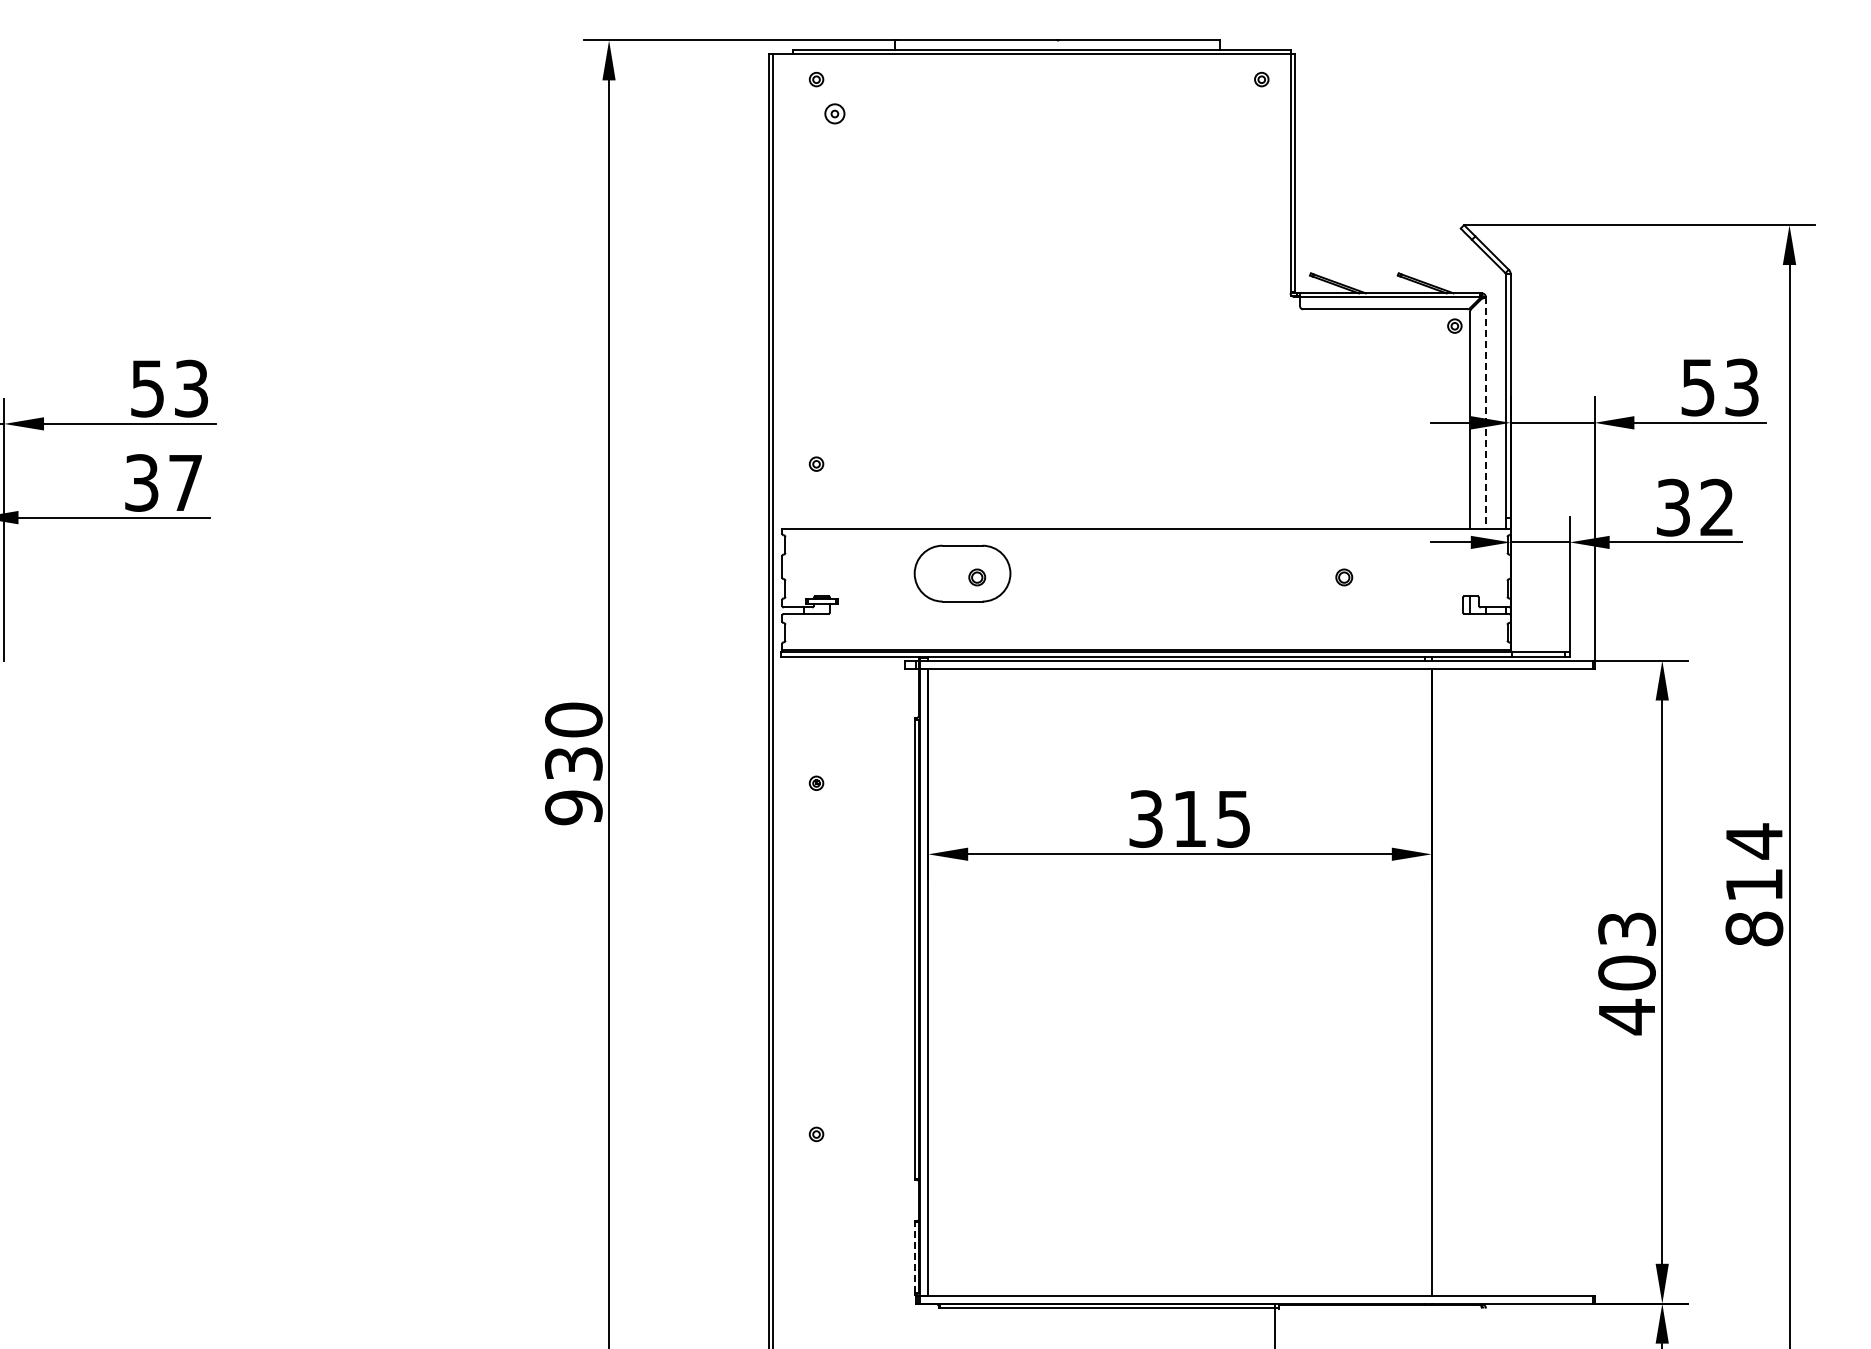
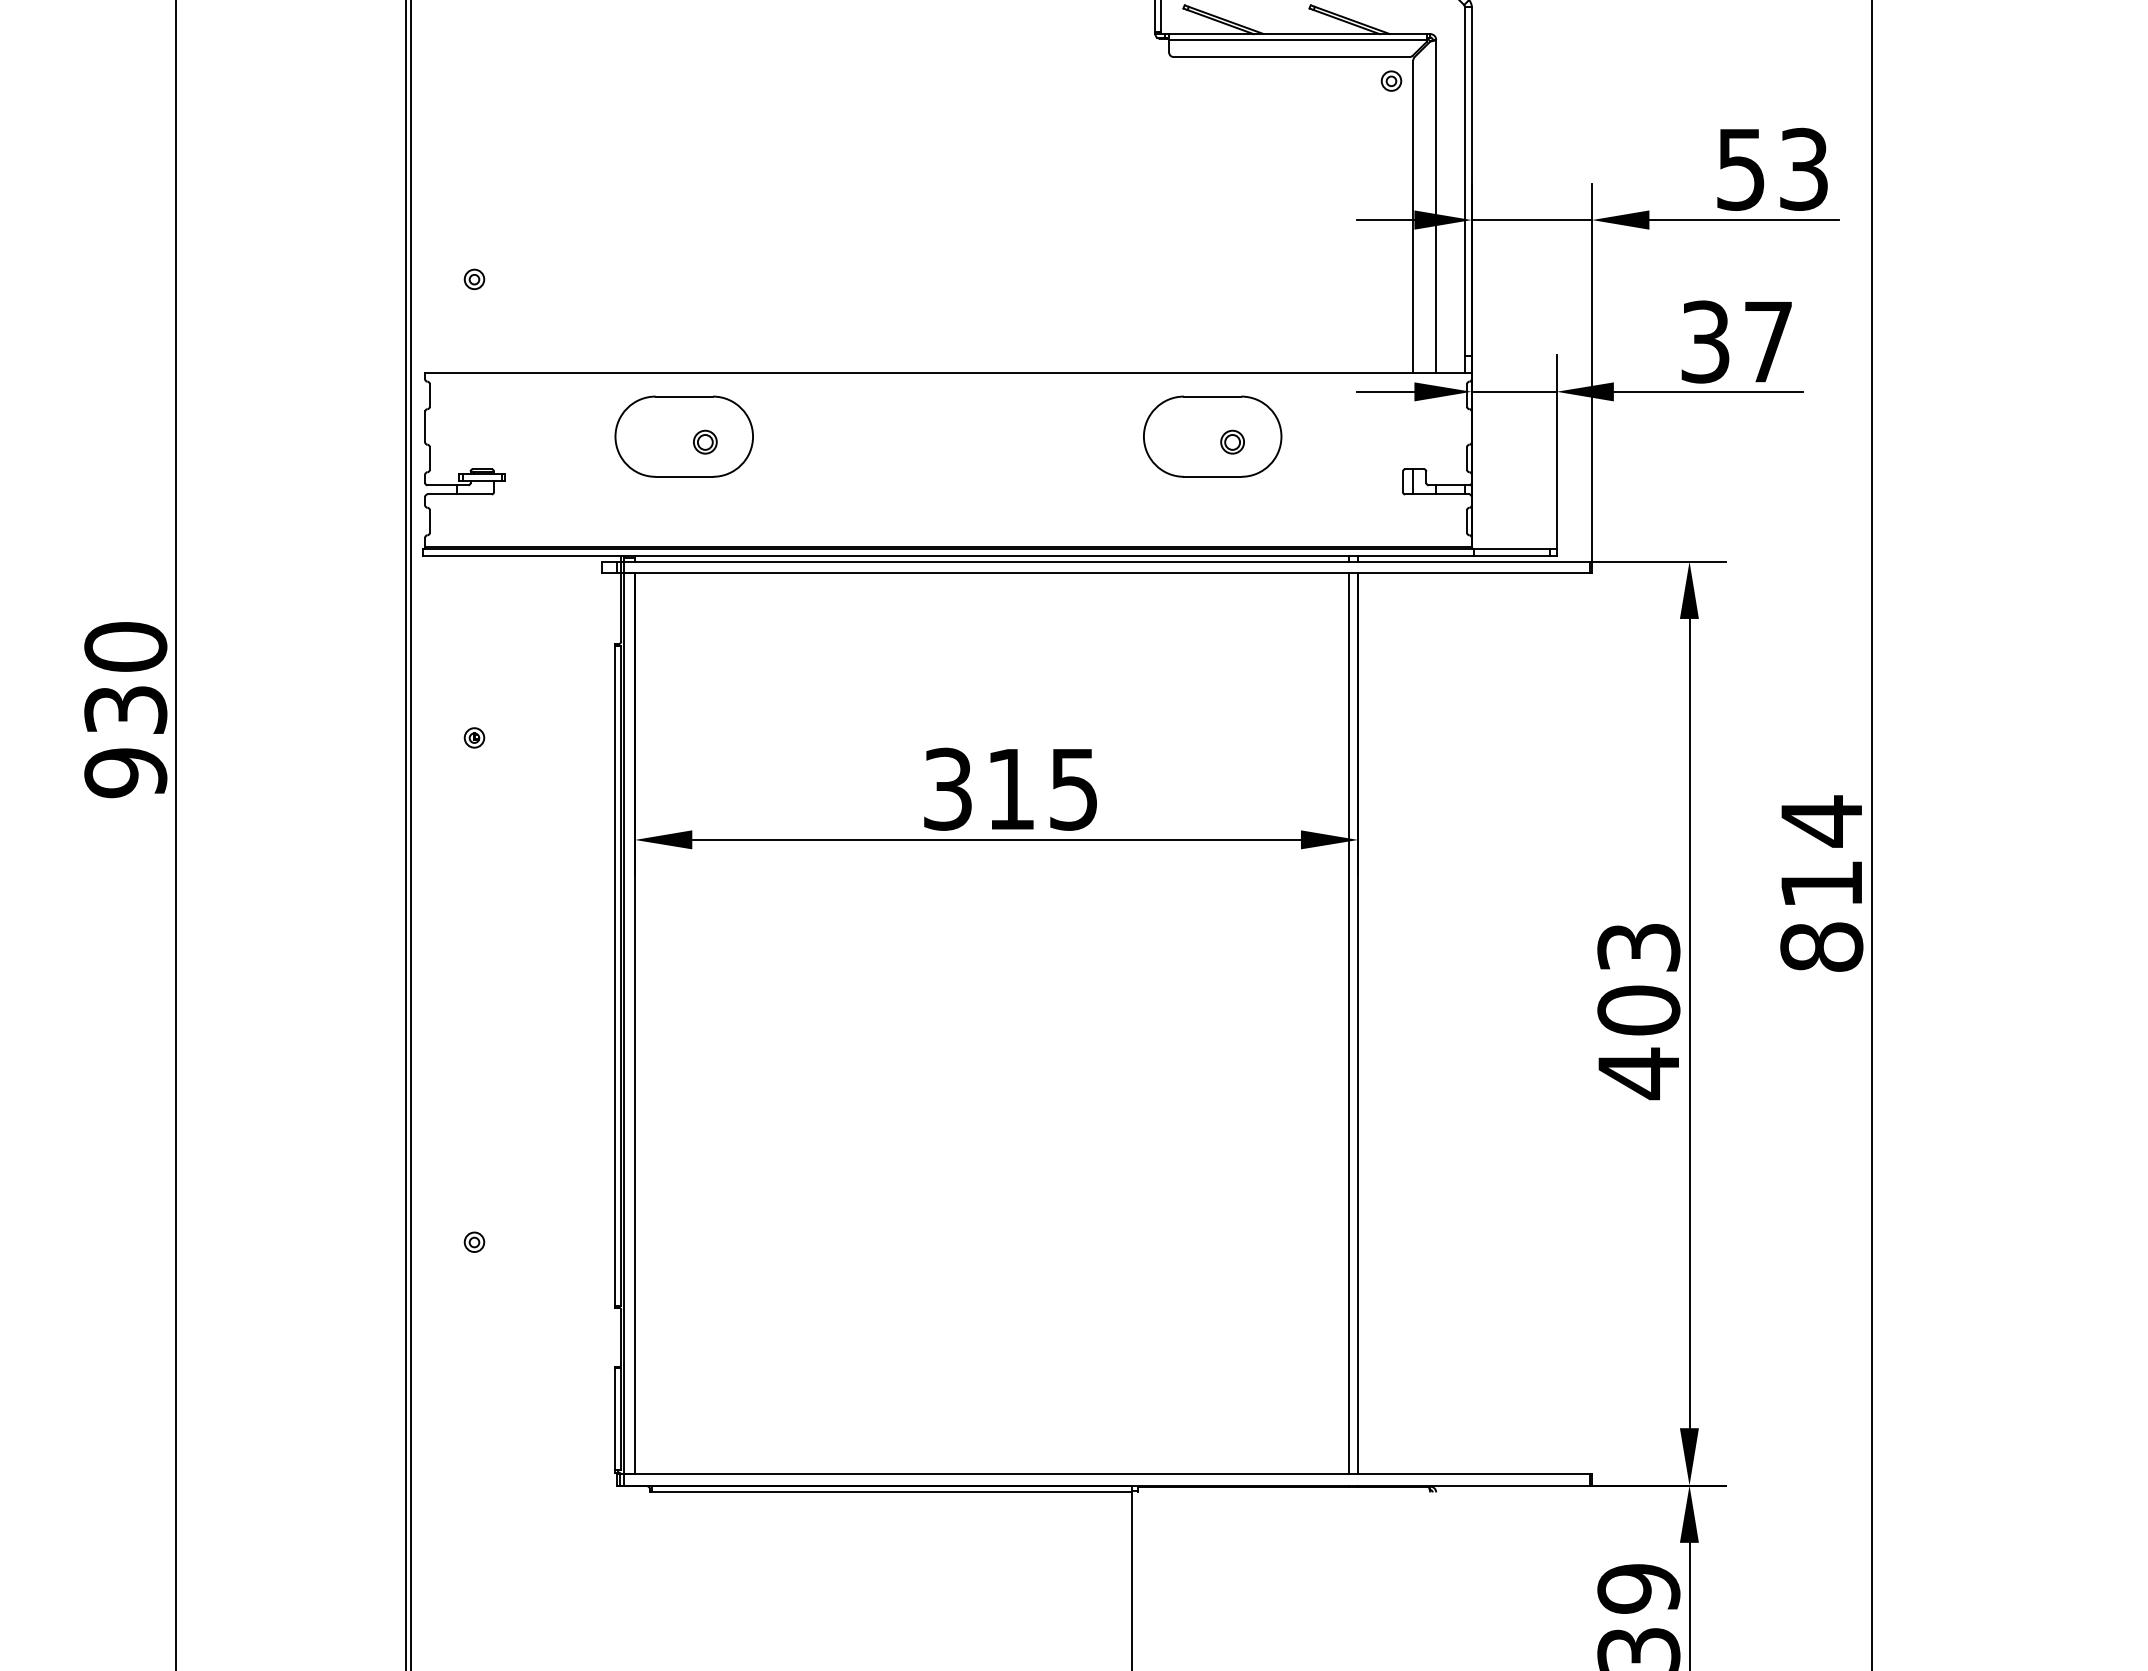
line: (1485, 413) -> (1435, 206), dashed -> solid
text: (1716, 506) -> (1767, 340), 32 -> 37
part: (1330, 573) -> (1212, 436), added
line: (1425, 981) -> (1349, 1022), added
line: (914, 1257) -> (615, 1419), dashed -> solid

